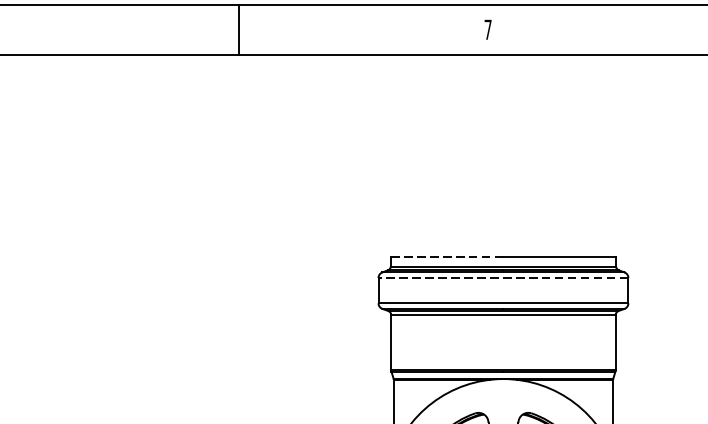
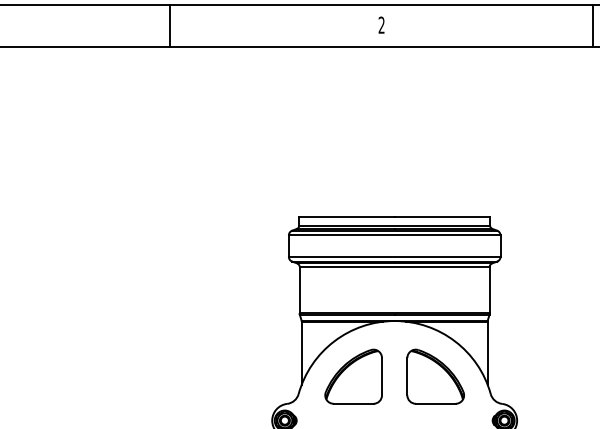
text: (487, 28) -> (381, 24), 7 -> 2
line: (446, 256) -> (346, 217), dashed -> solid
line: (503, 278) -> (394, 235), dashed -> solid

